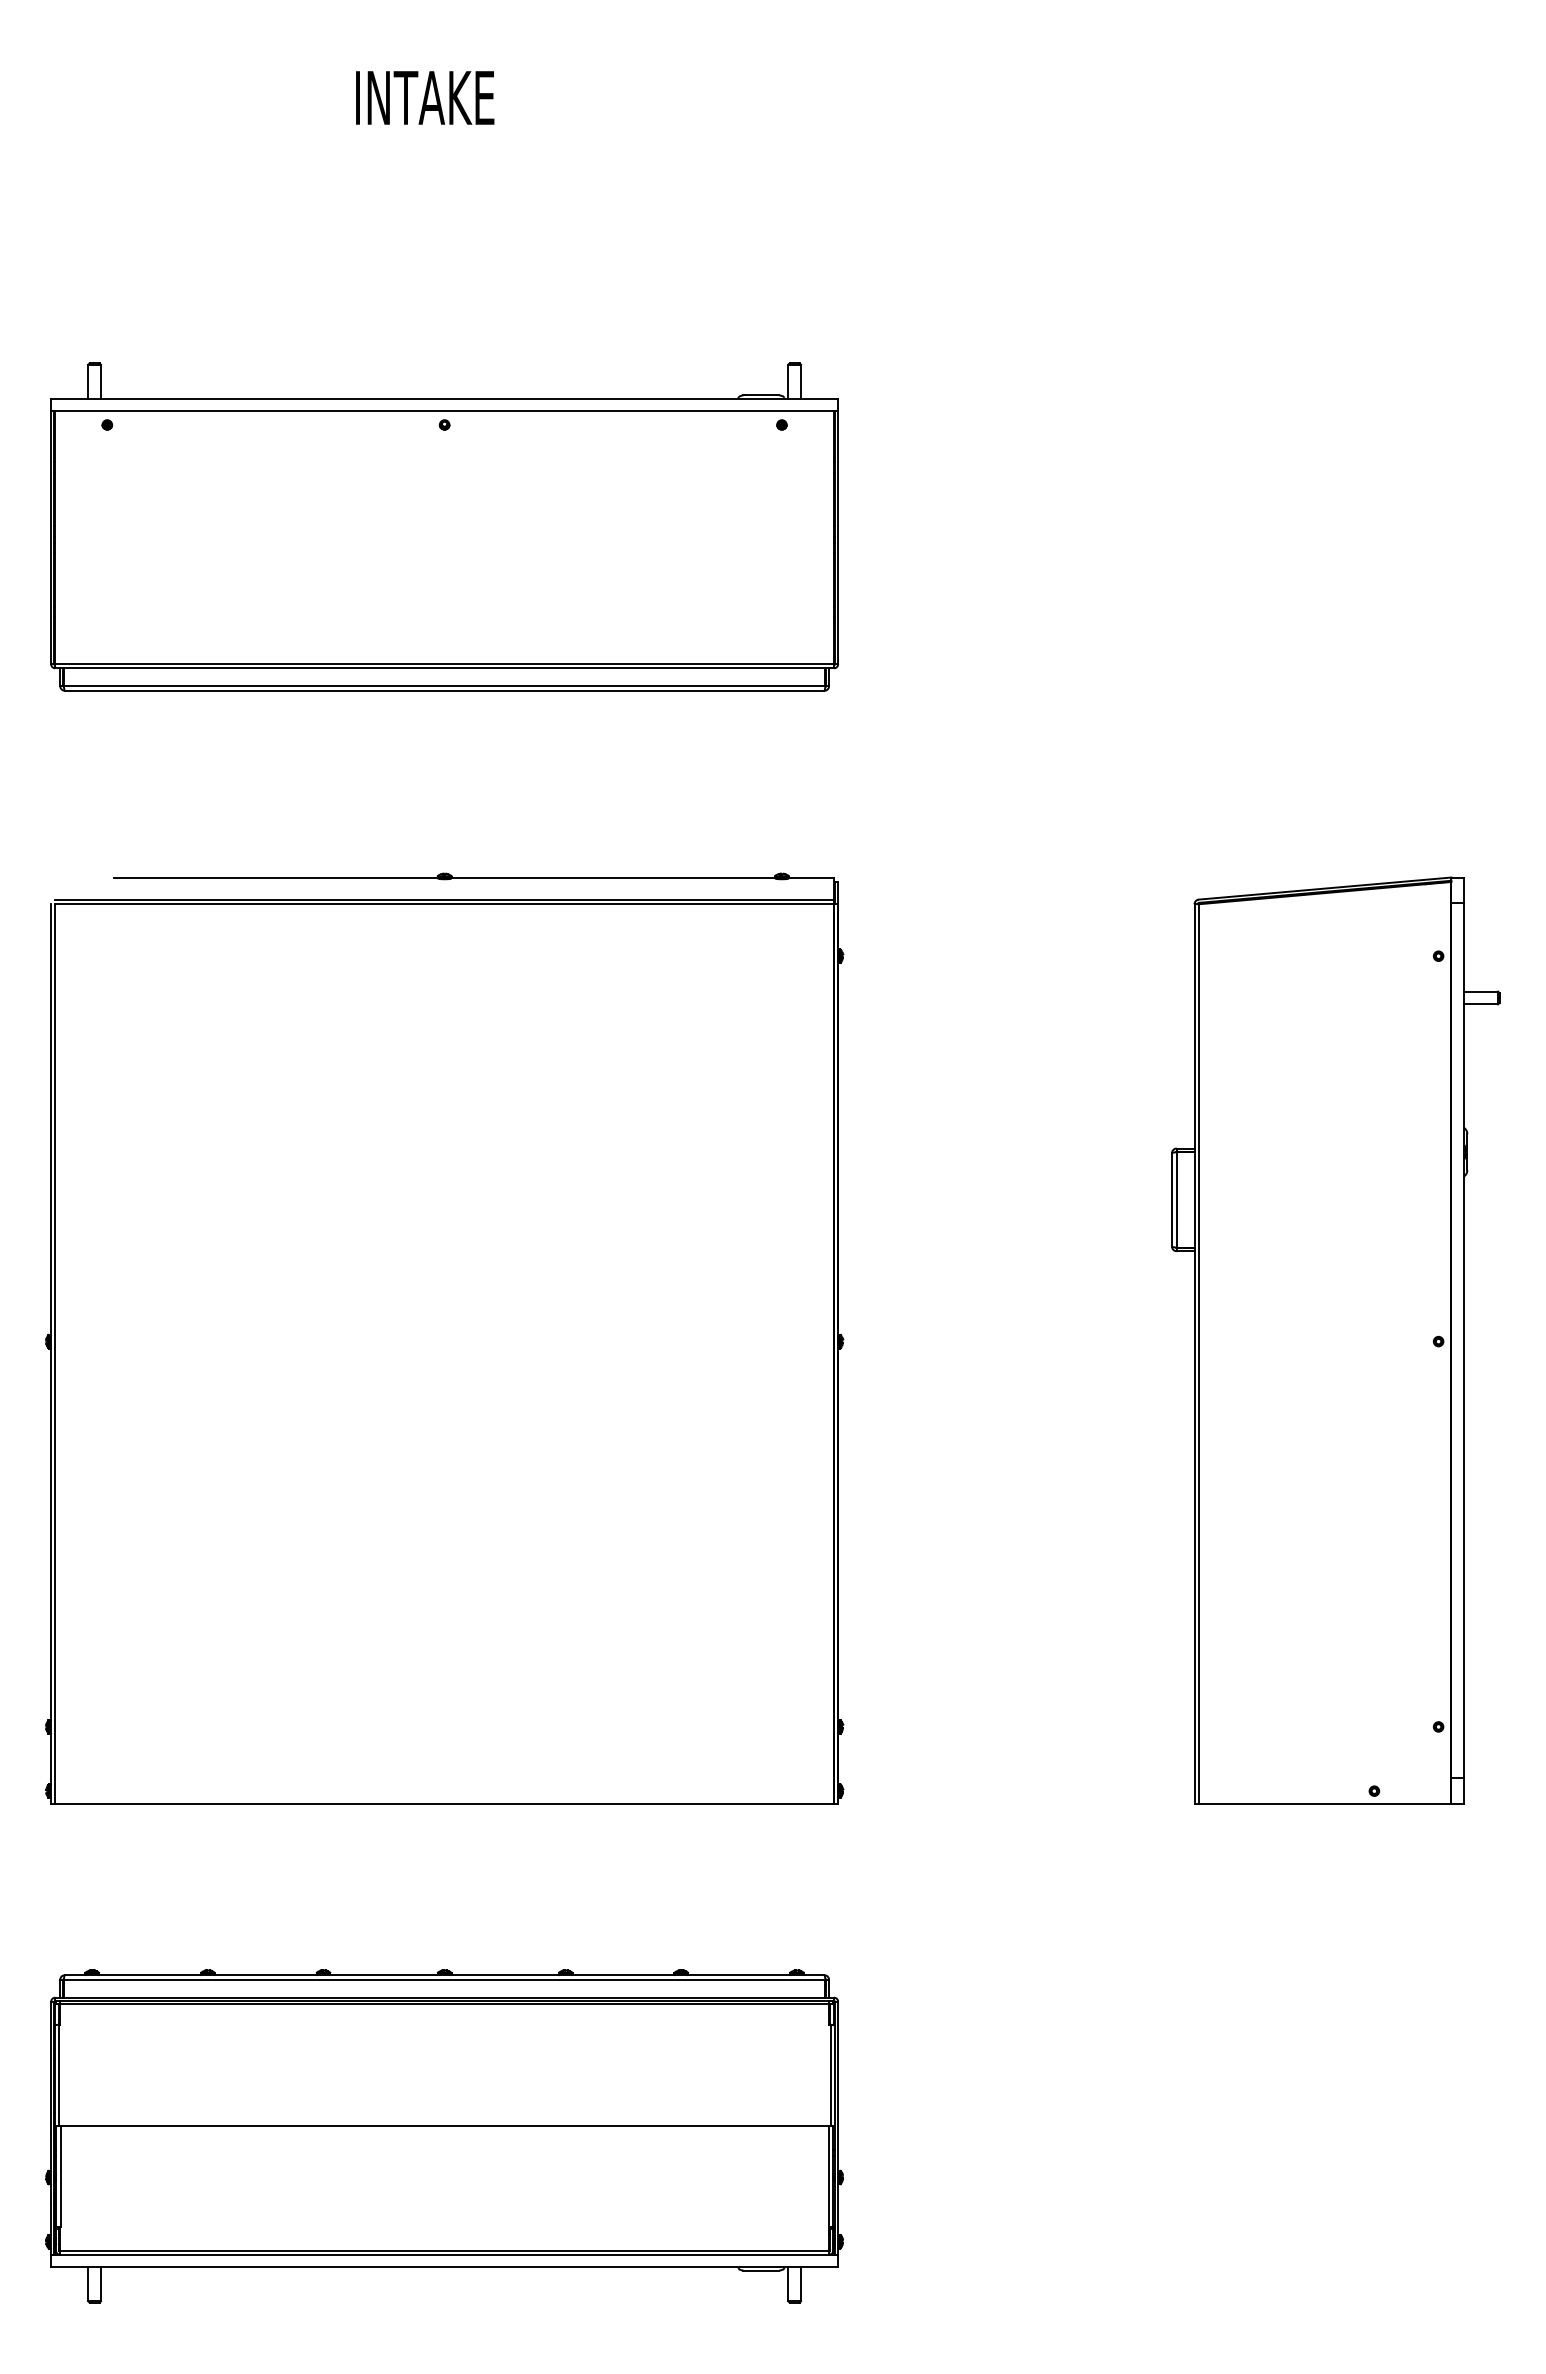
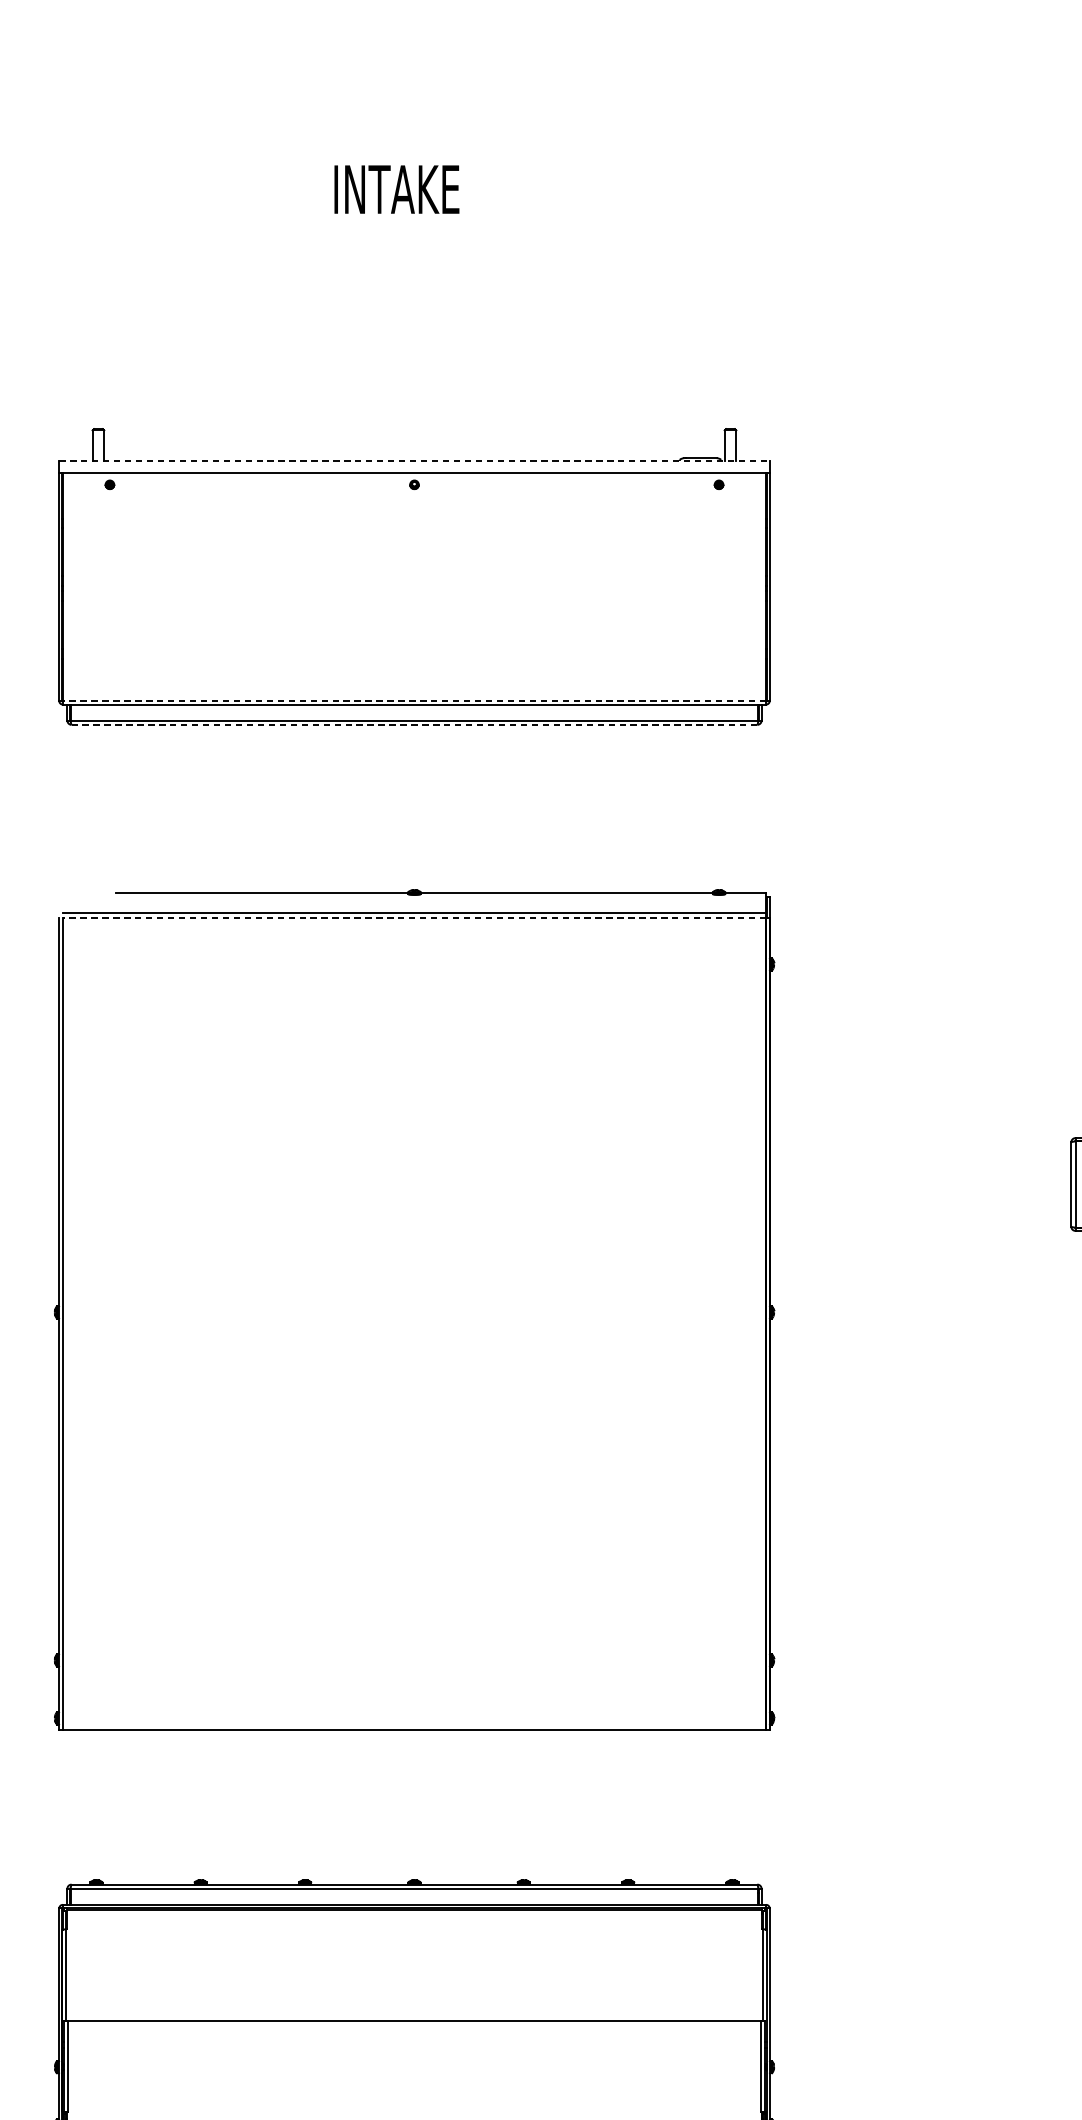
line: (445, 398) -> (415, 460), solid -> dashed
line: (444, 663) -> (414, 700), solid -> dashed
line: (444, 690) -> (414, 724), solid -> dashed
line: (444, 904) -> (414, 917), solid -> dashed

